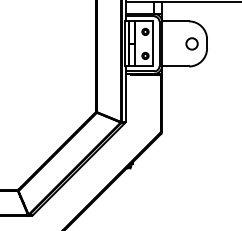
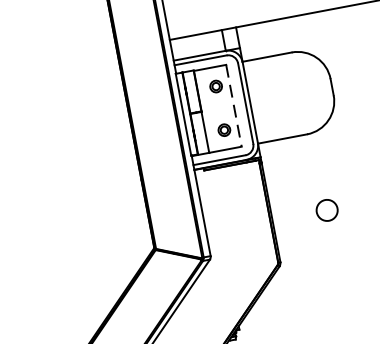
line: (153, 43) -> (234, 104), solid -> dashed
circle: (191, 43) -> (325, 209), moved

